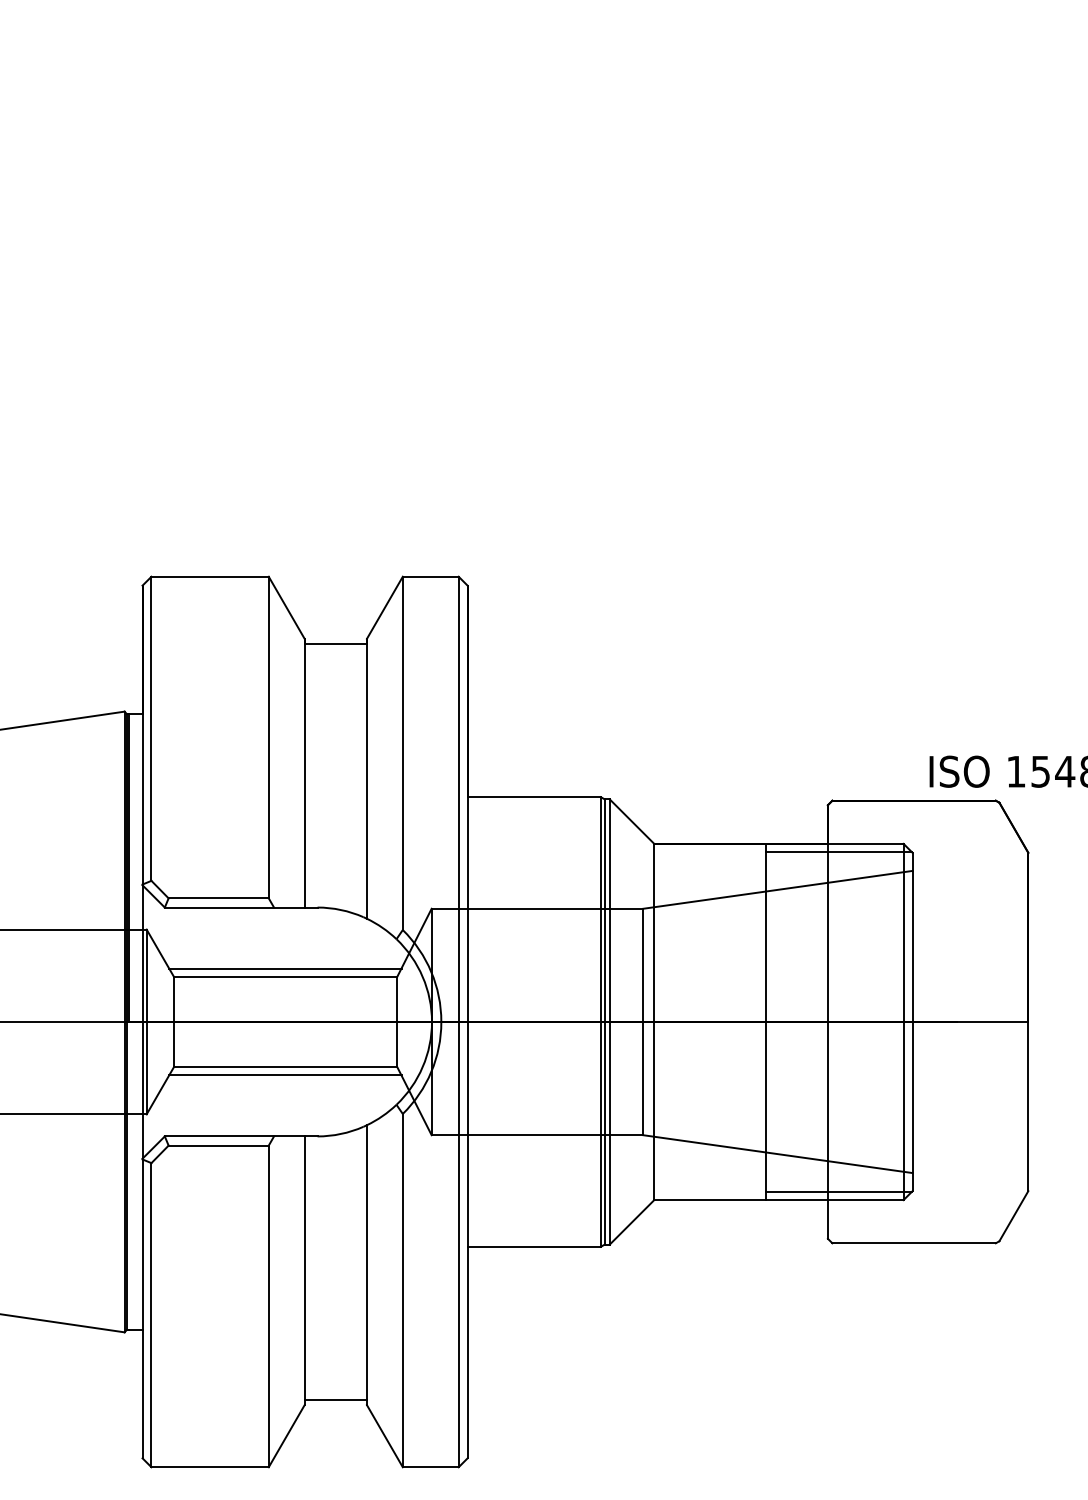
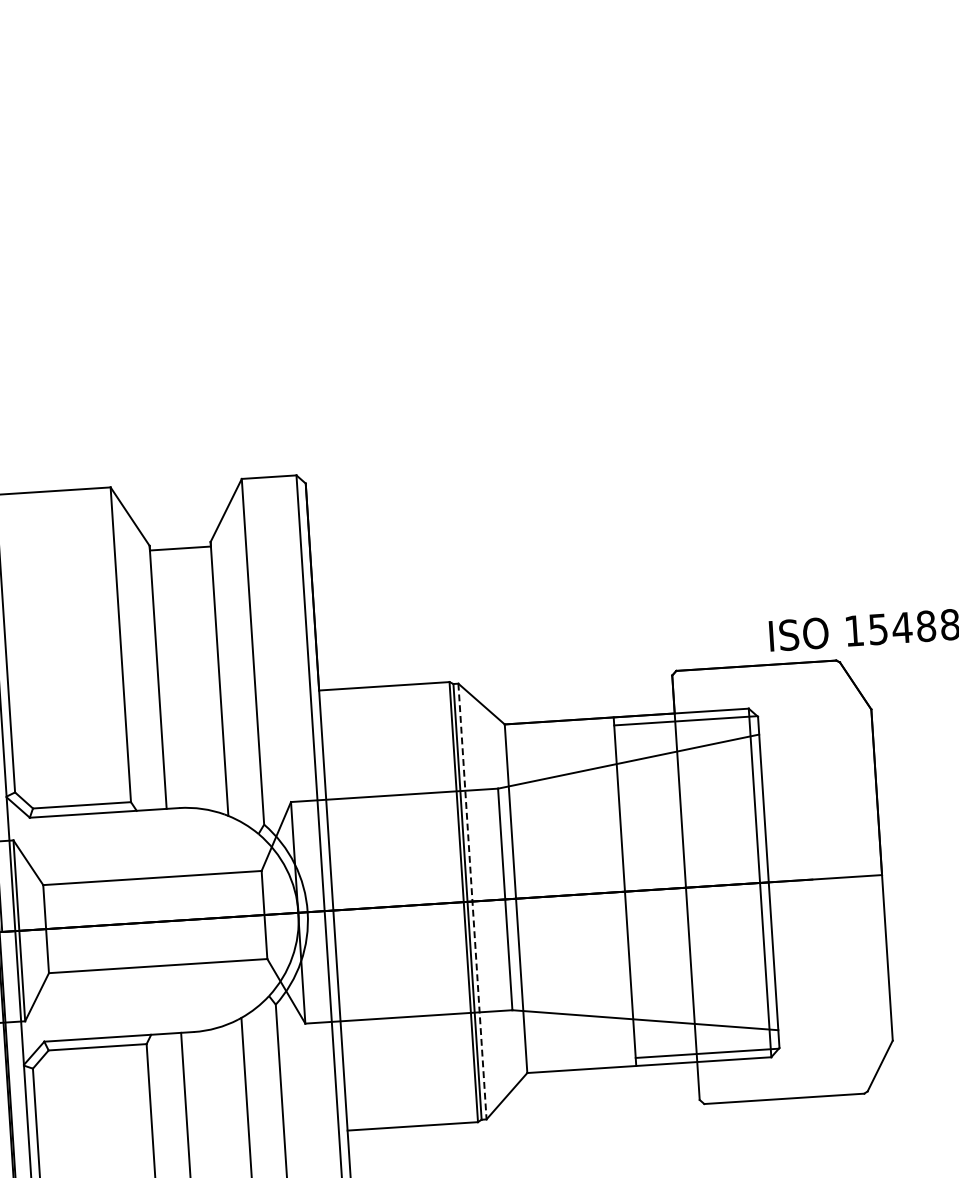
line: (285, 968) -> (151, 869), removed
line: (609, 1021) -> (472, 901), solid -> dashed
line: (285, 1075) -> (158, 974), removed

